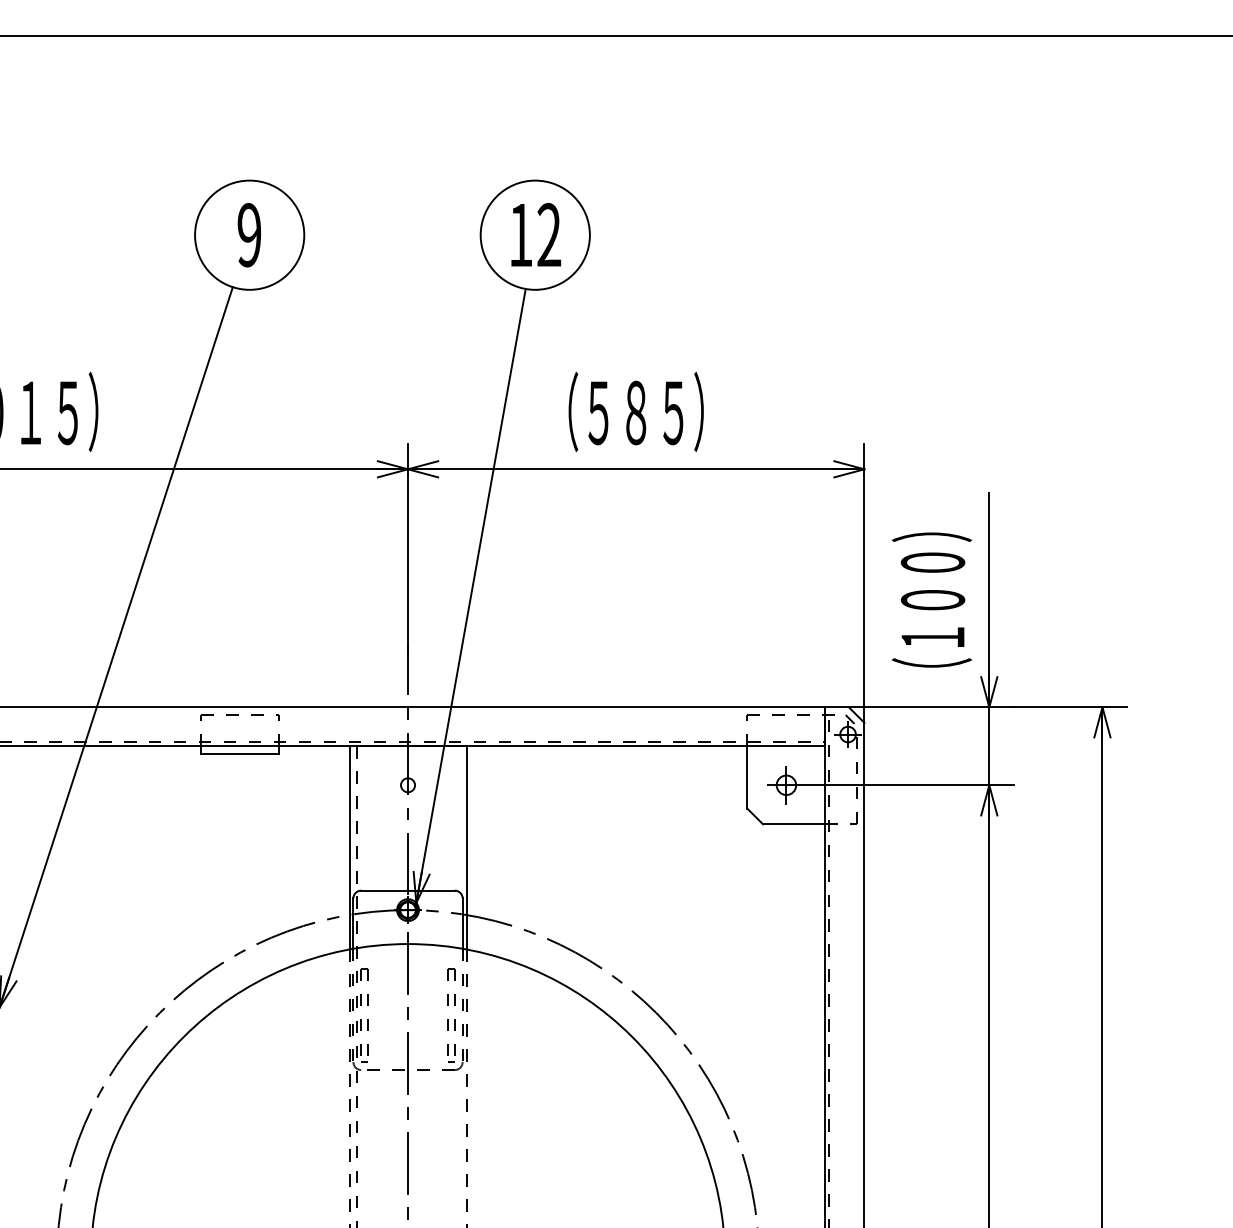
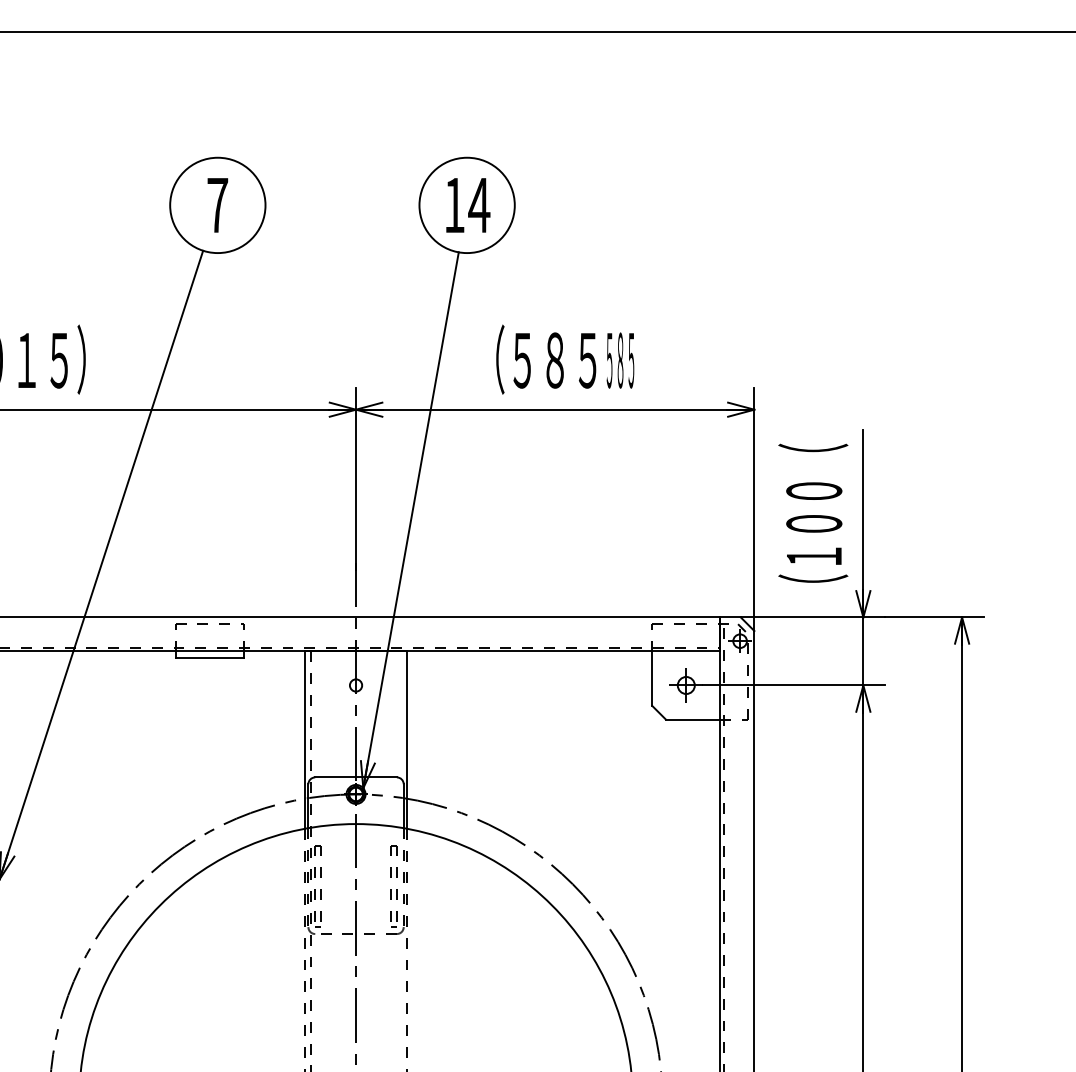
text: (549, 234) -> (479, 204), 12 -> 14
text: (249, 235) -> (217, 205), 9 -> 7
text: (711, 411) -> (620, 359), ） -> ５８５
text: (932, 525) -> (813, 458), ） -> （

